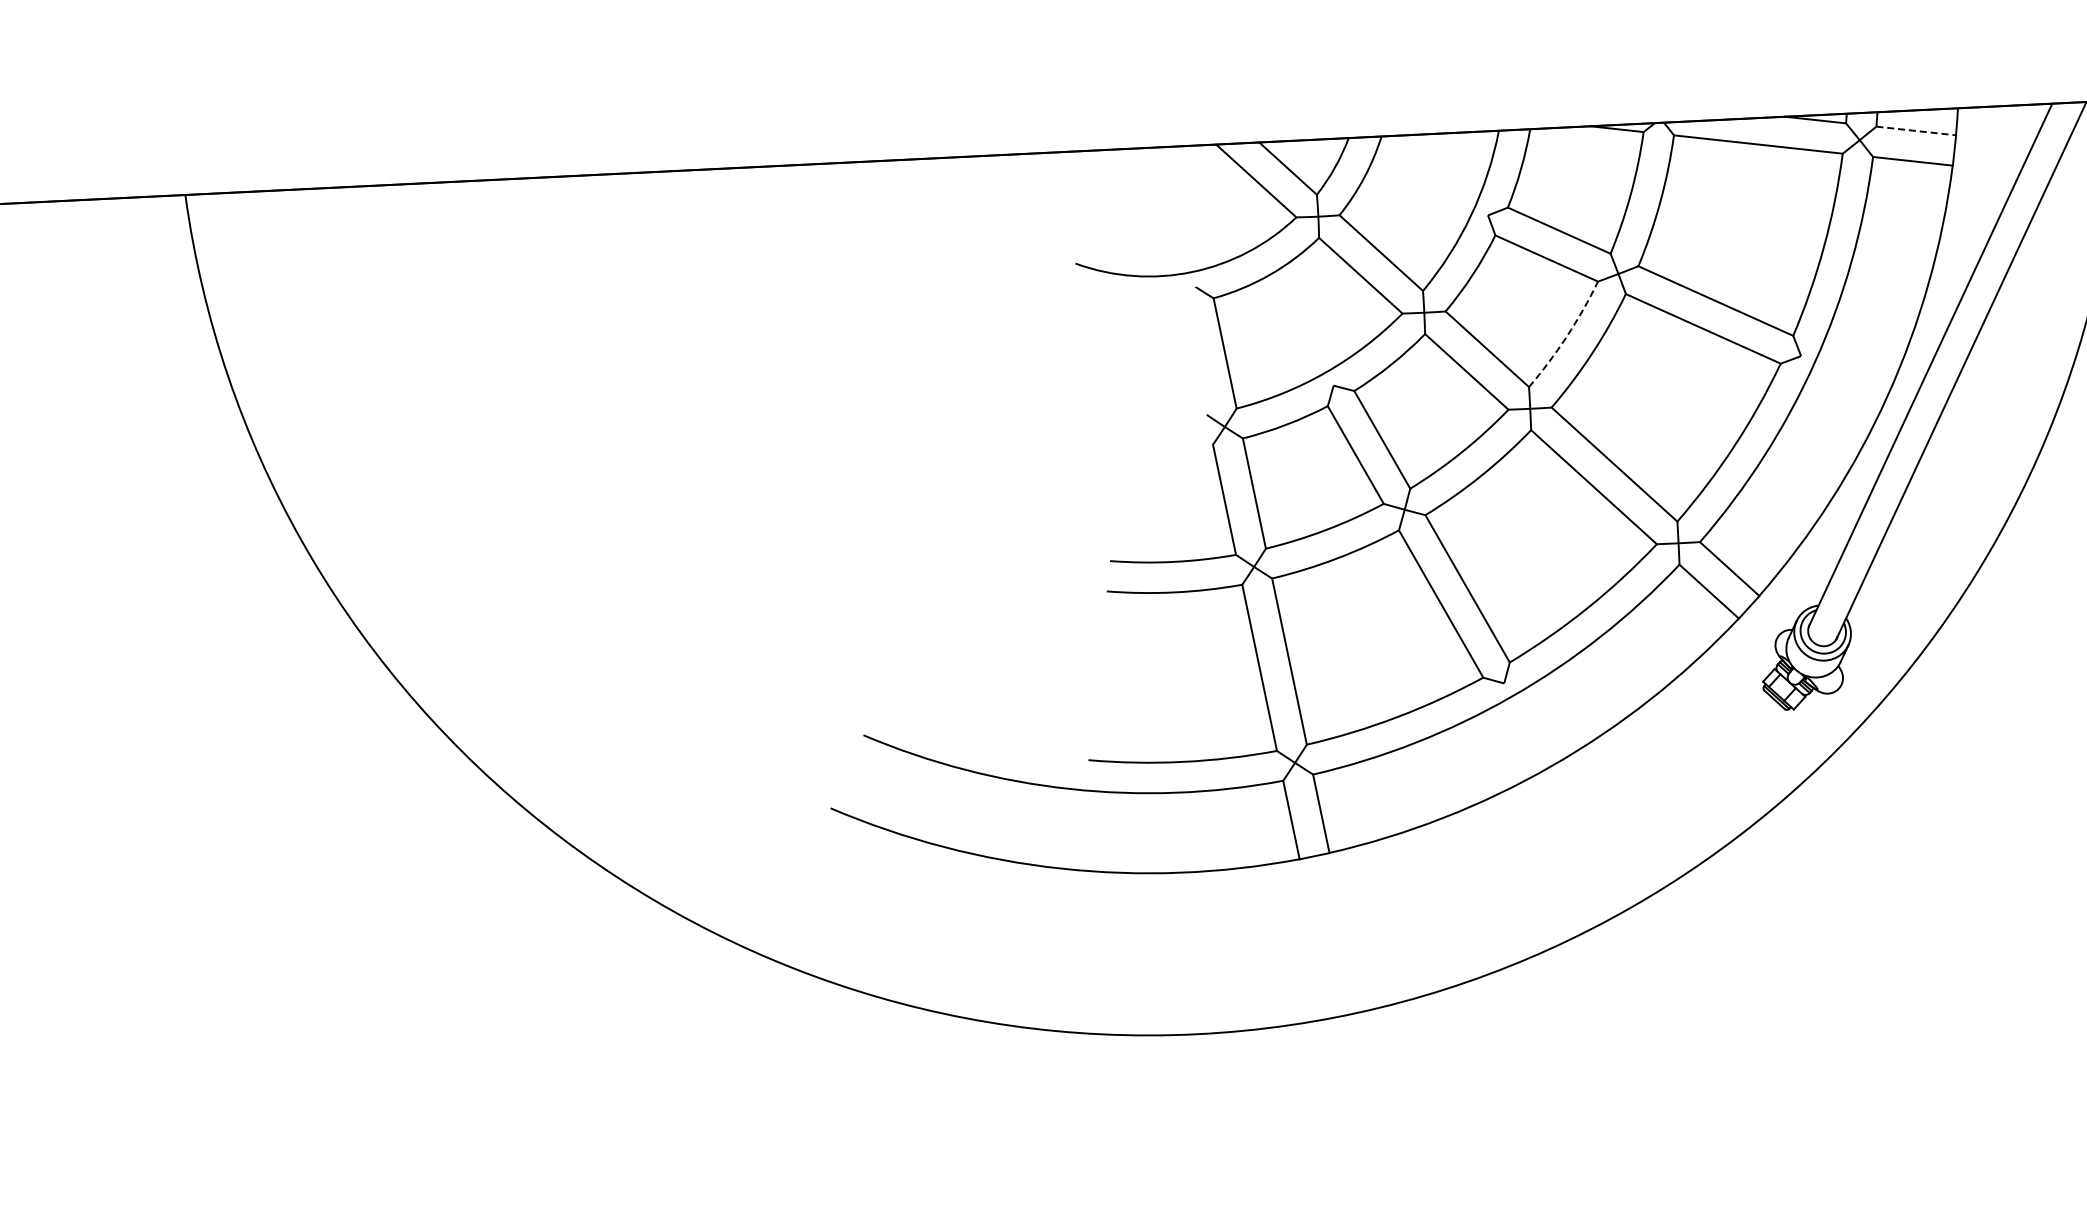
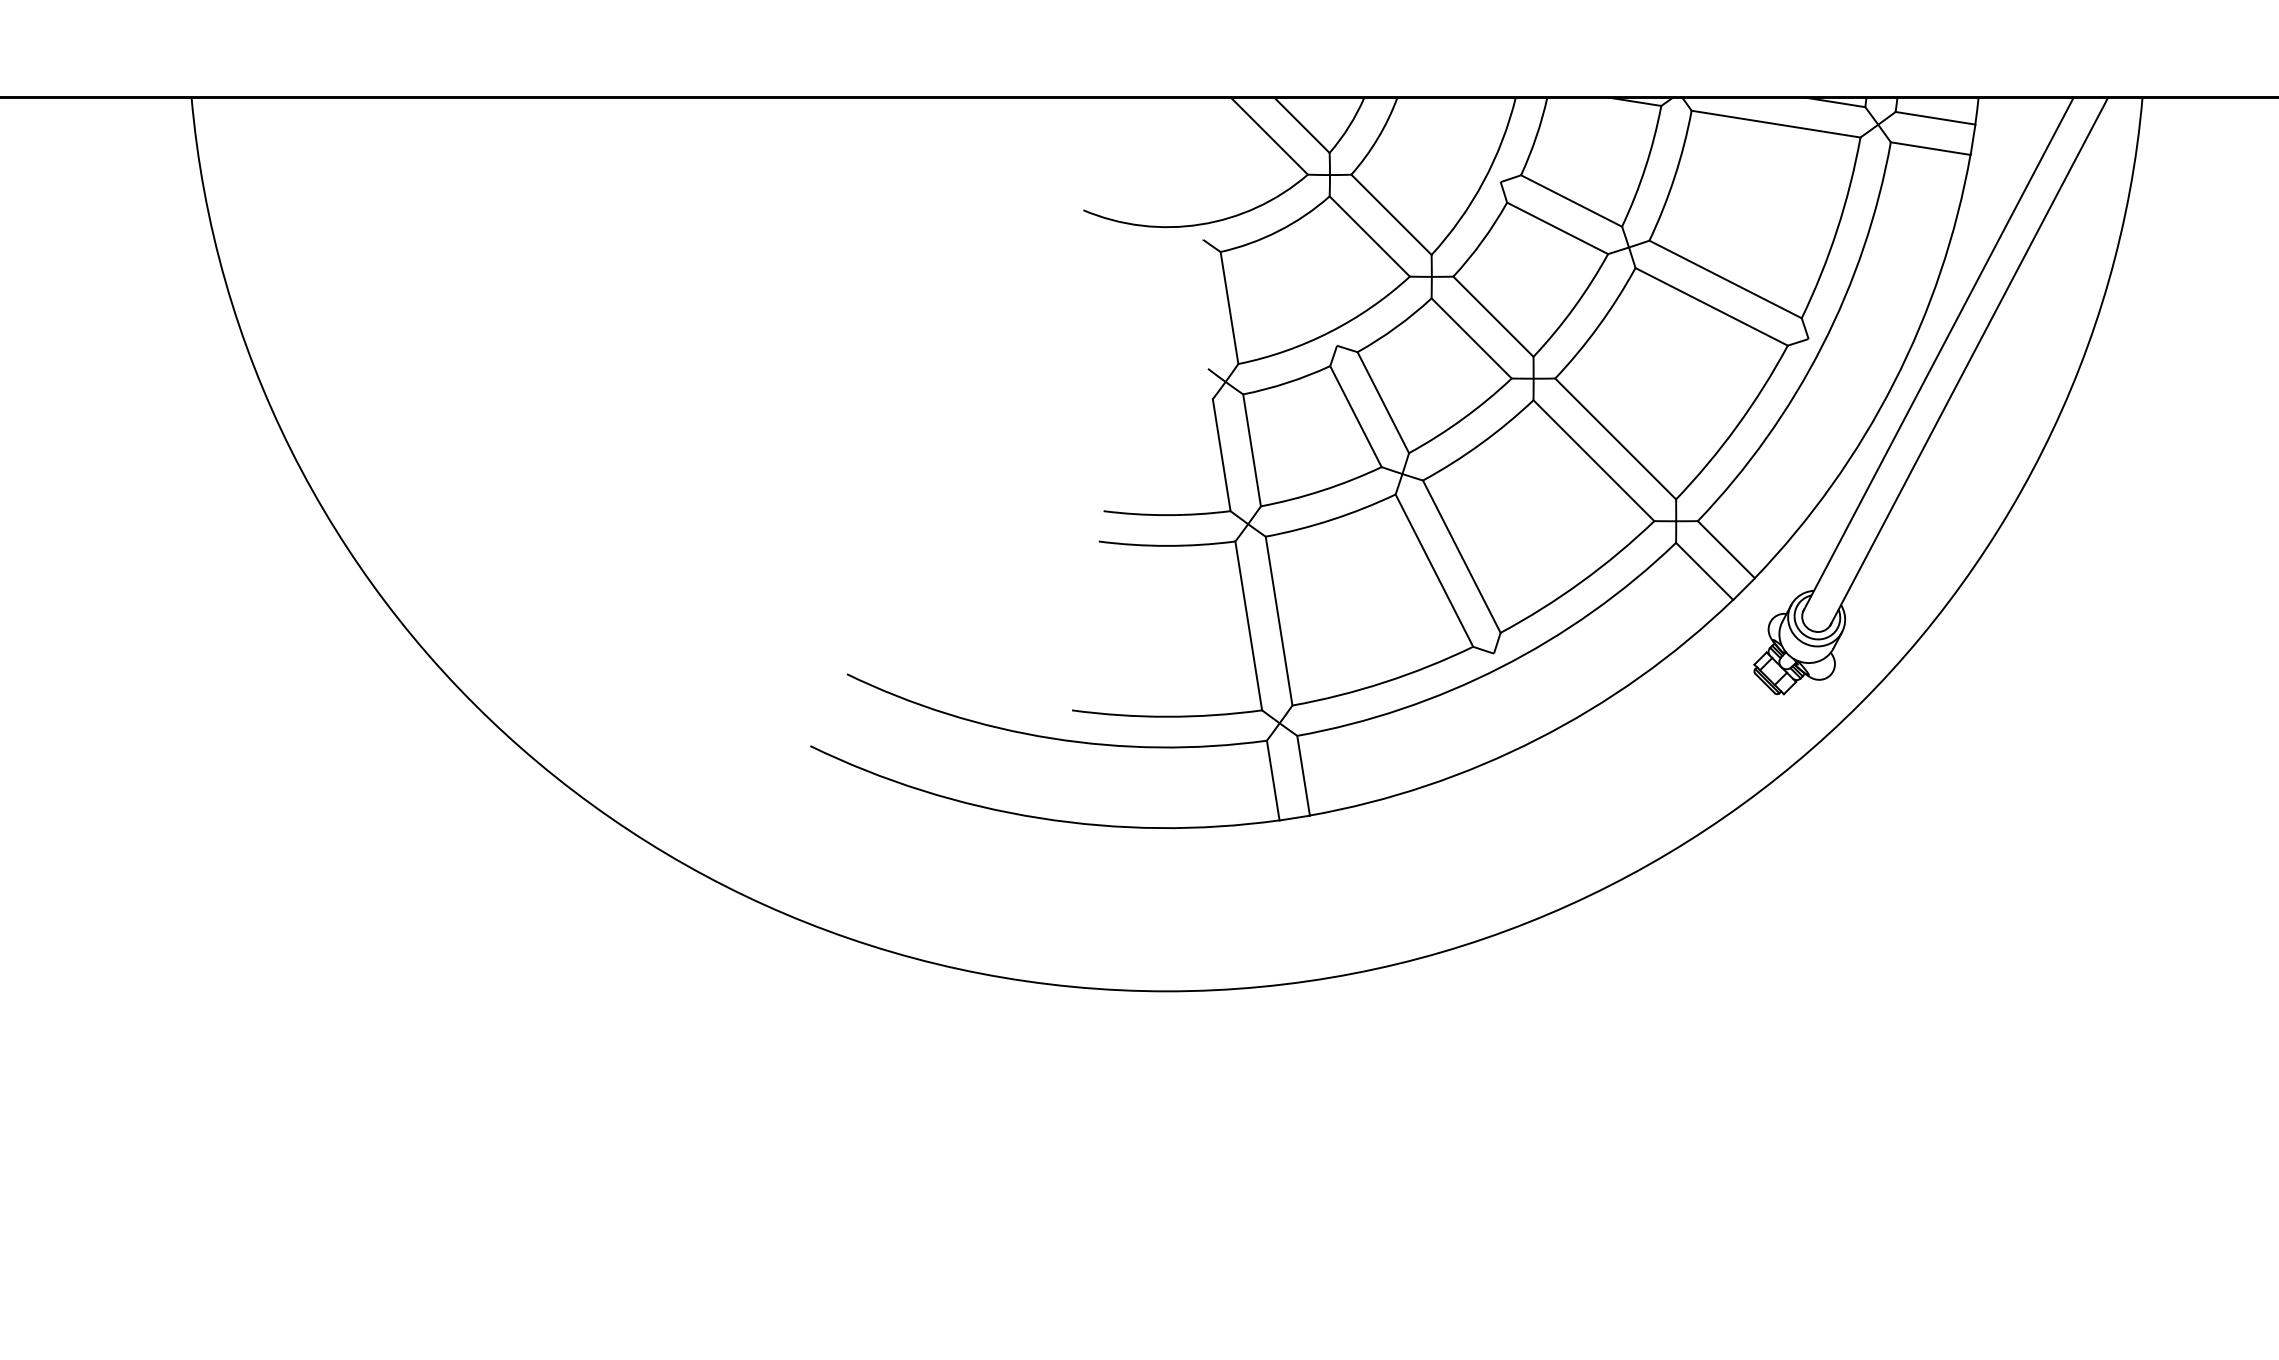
line: (1916, 131) -> (1935, 118), dashed -> solid
arc: (1567, 336) -> (1574, 307), dashed -> solid

